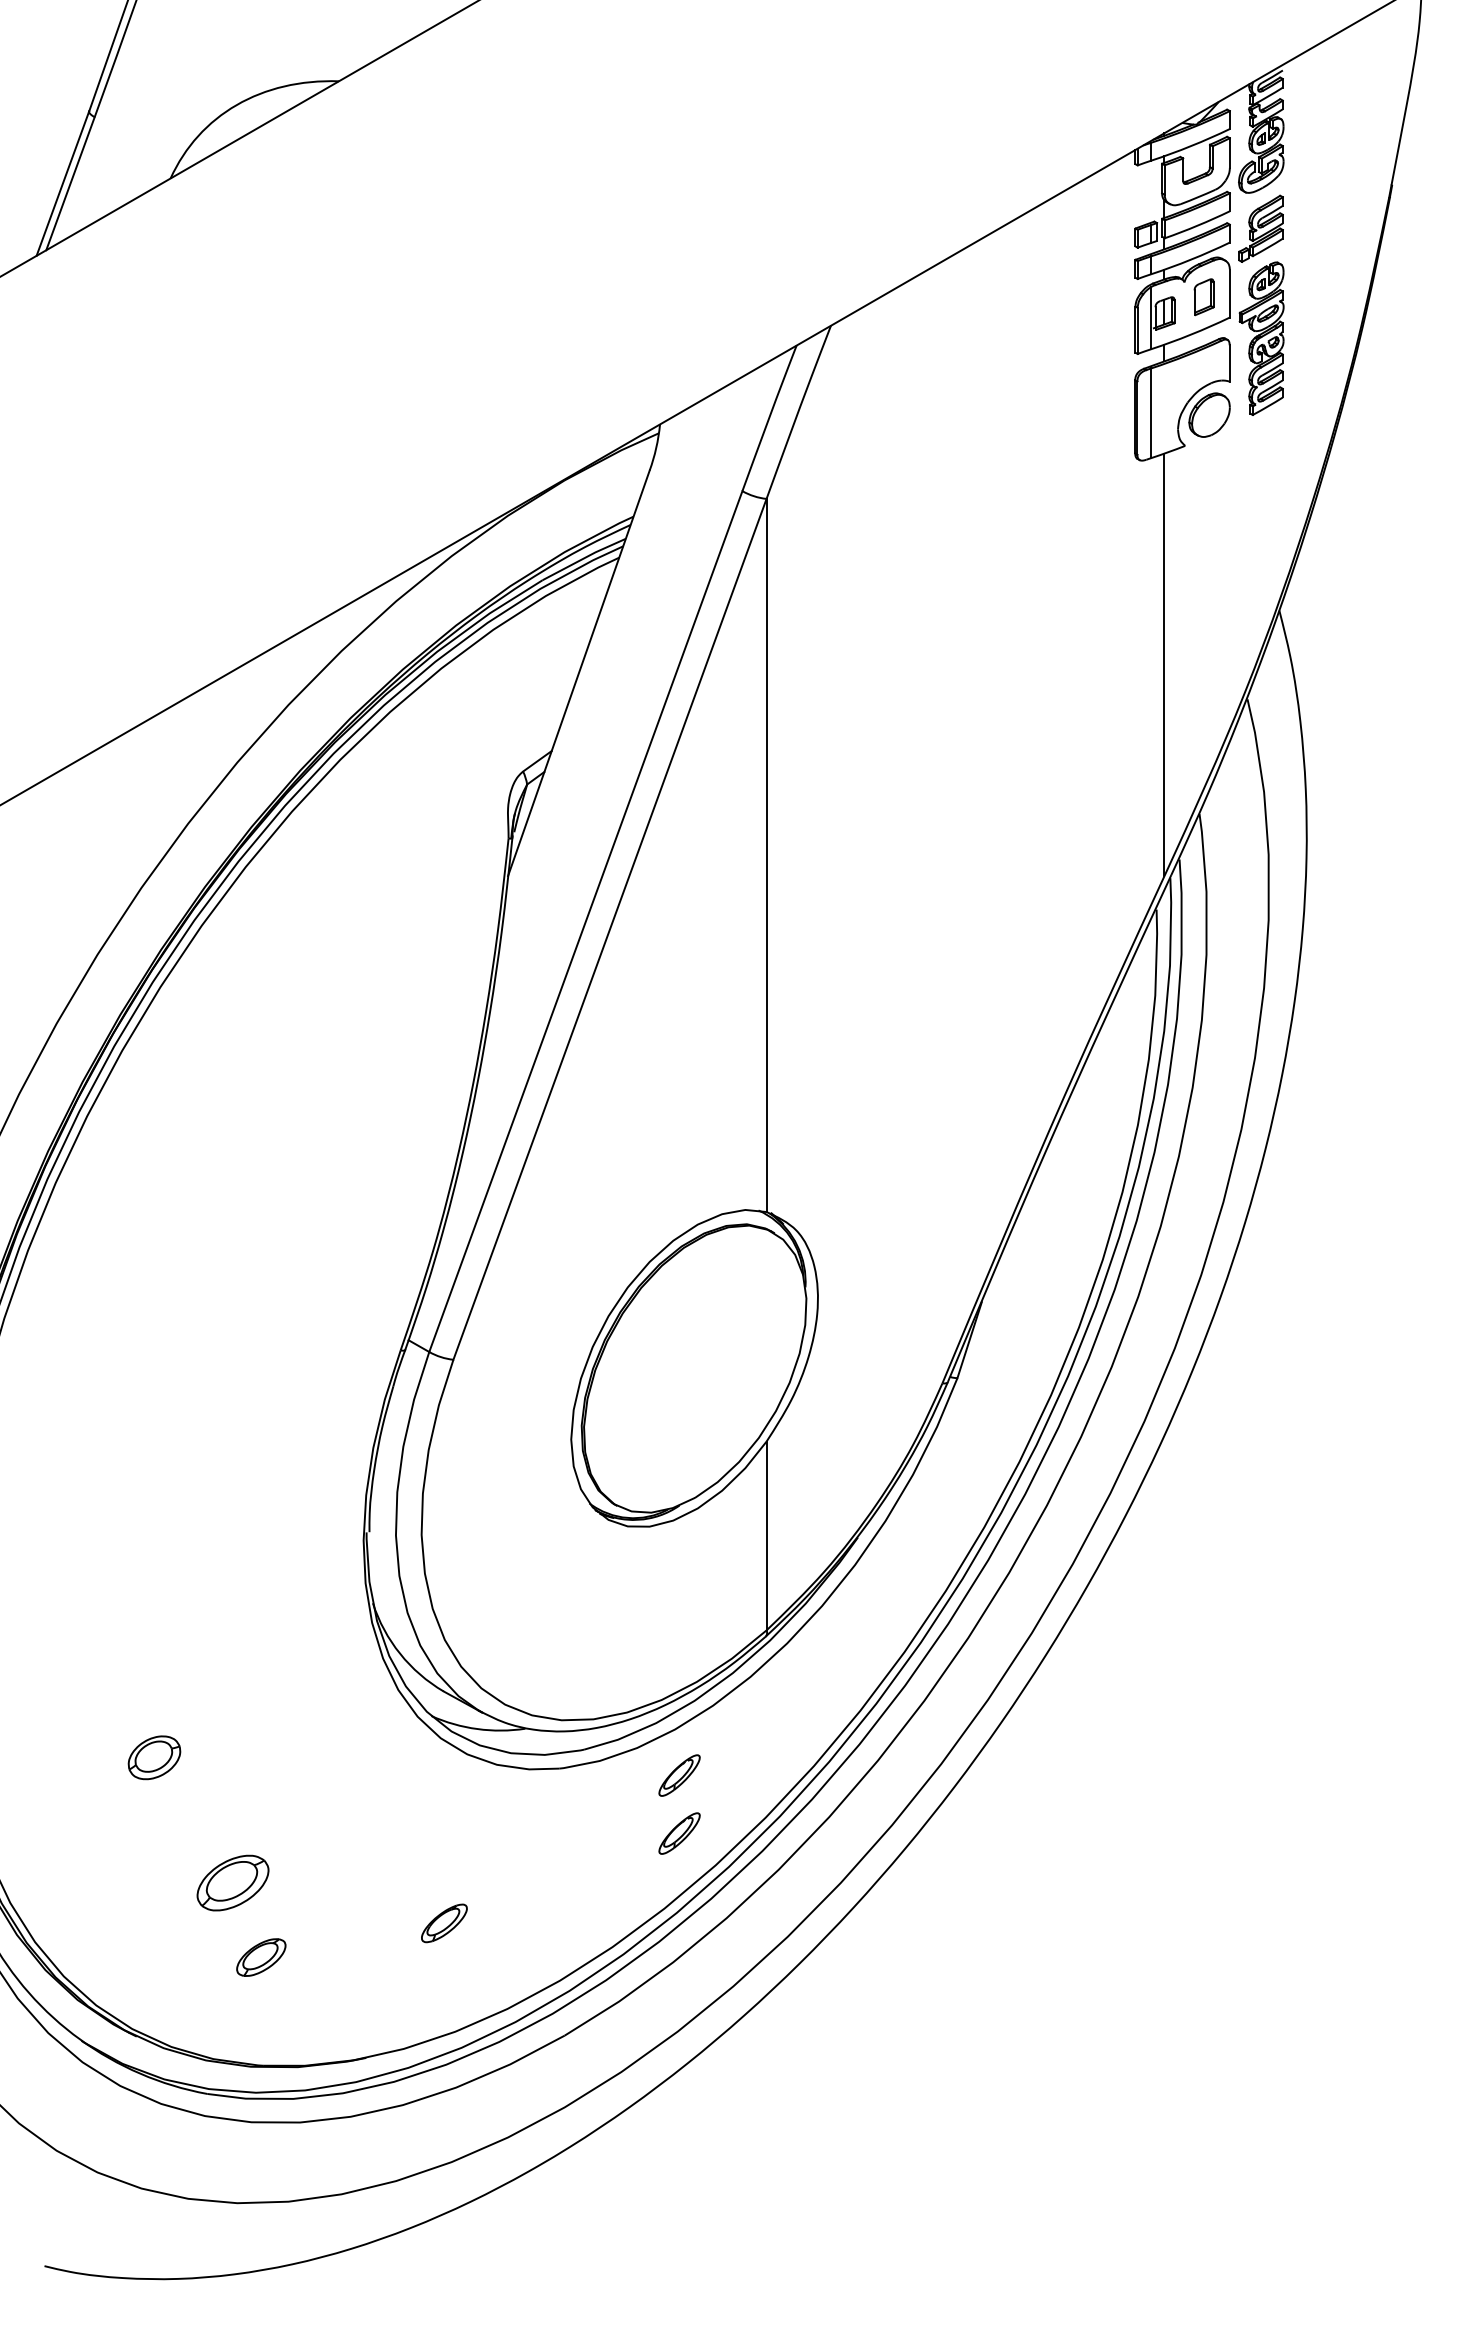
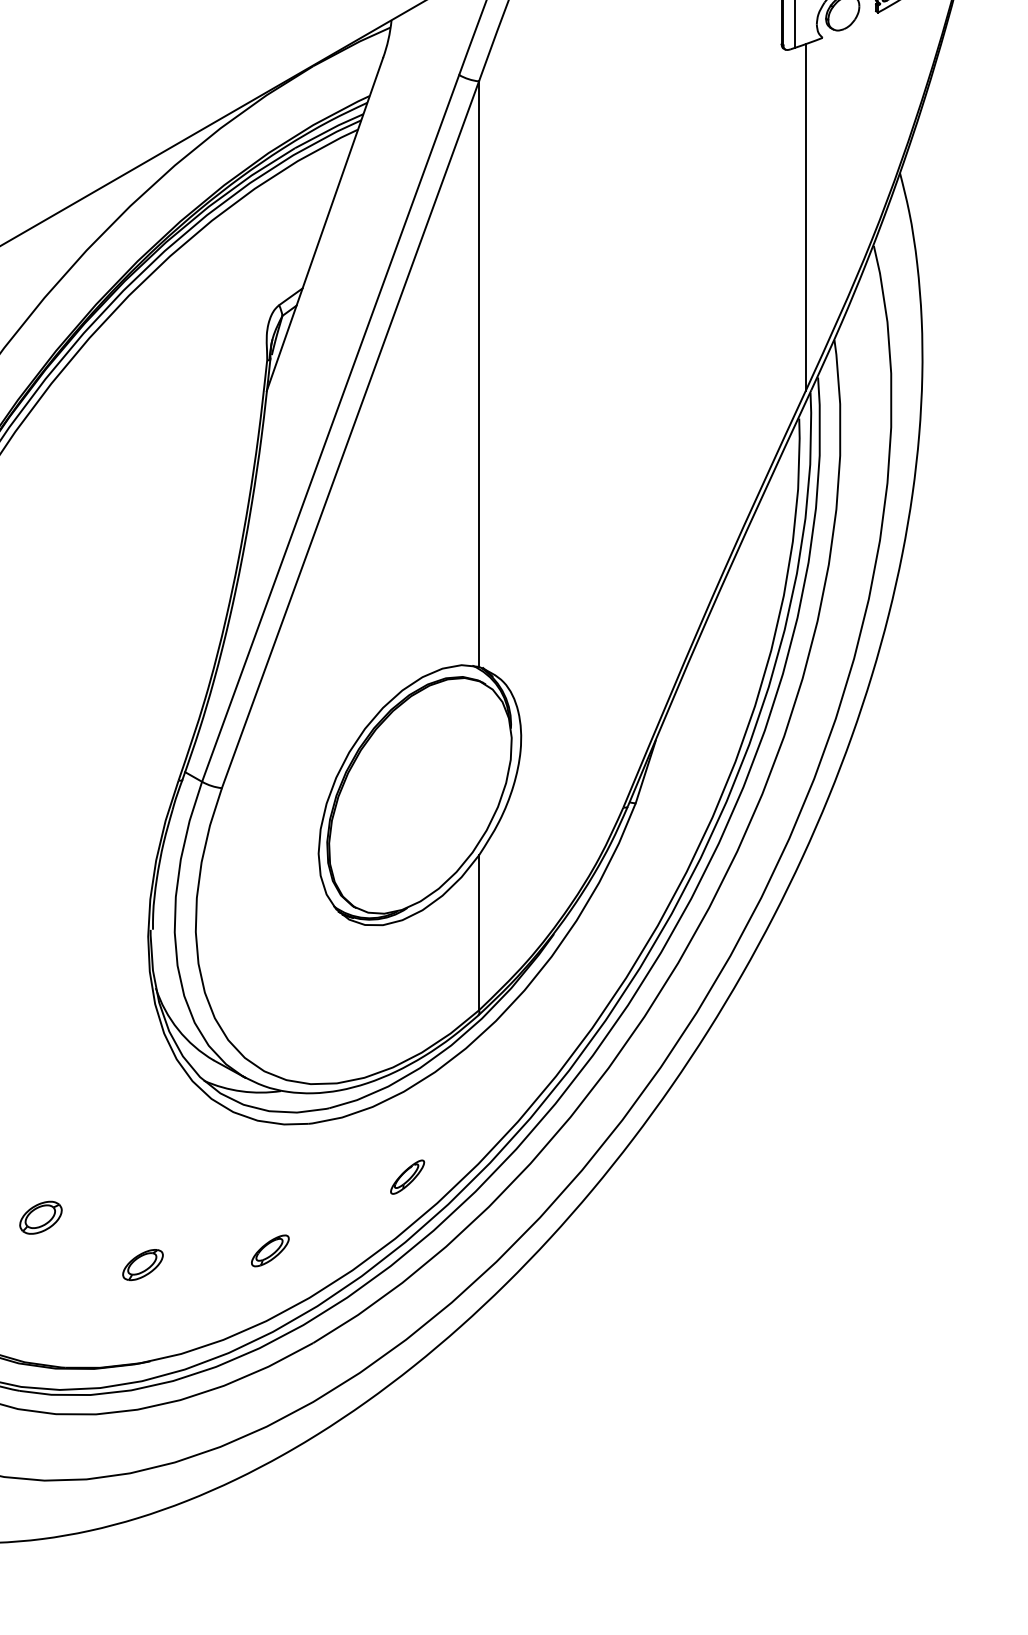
part: (679, 1775) -> (407, 1129), removed
part: (232, 1882) -> (40, 1217), size x0.71
part: (444, 1923) -> (270, 1250), moved
part: (261, 1957) -> (143, 1264), moved

